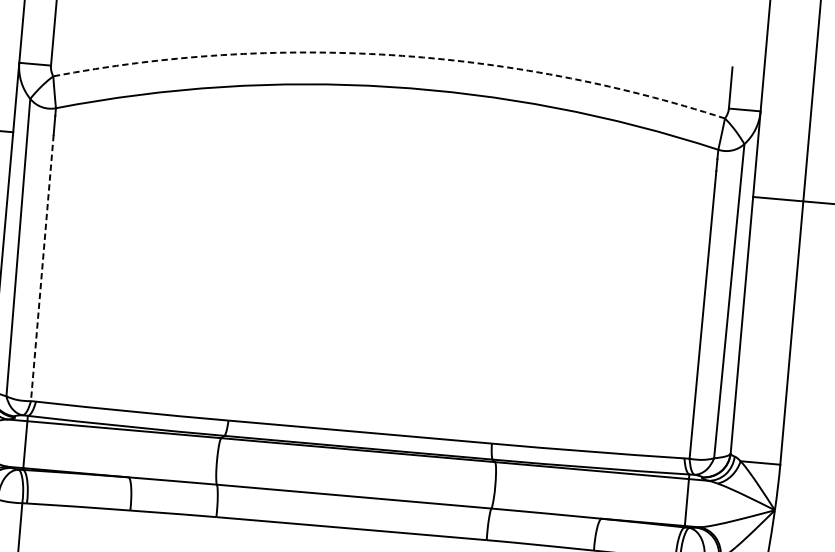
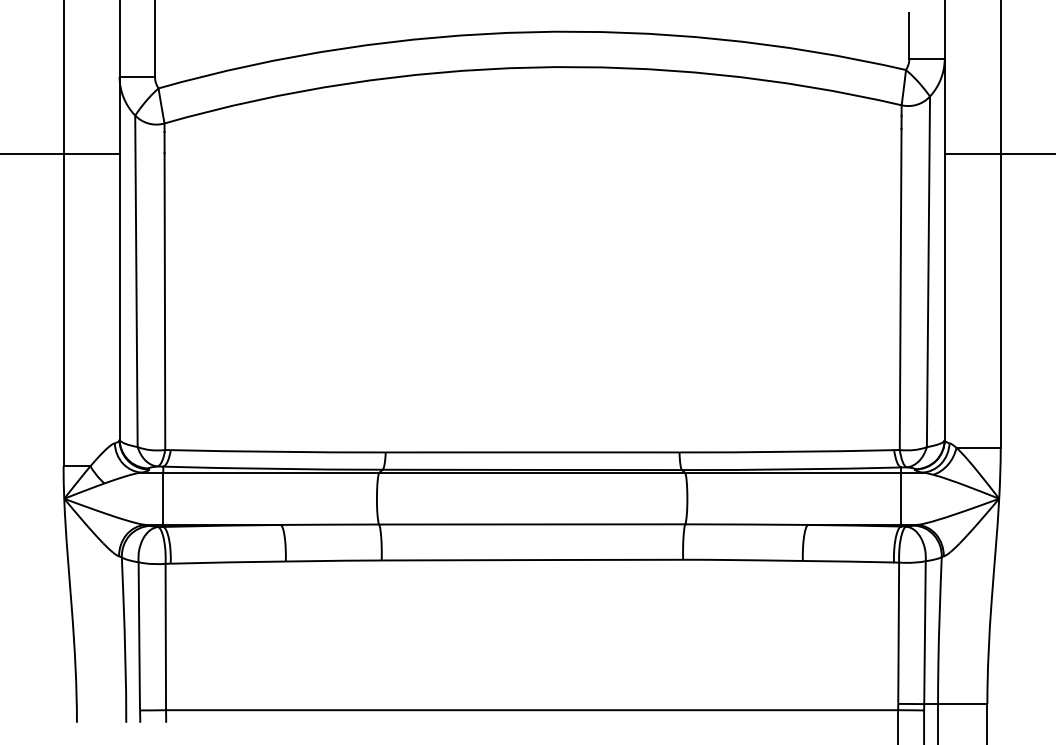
arc: (392, 55) -> (531, 32), dashed -> solid
line: (41, 268) -> (164, 302), dashed -> solid

